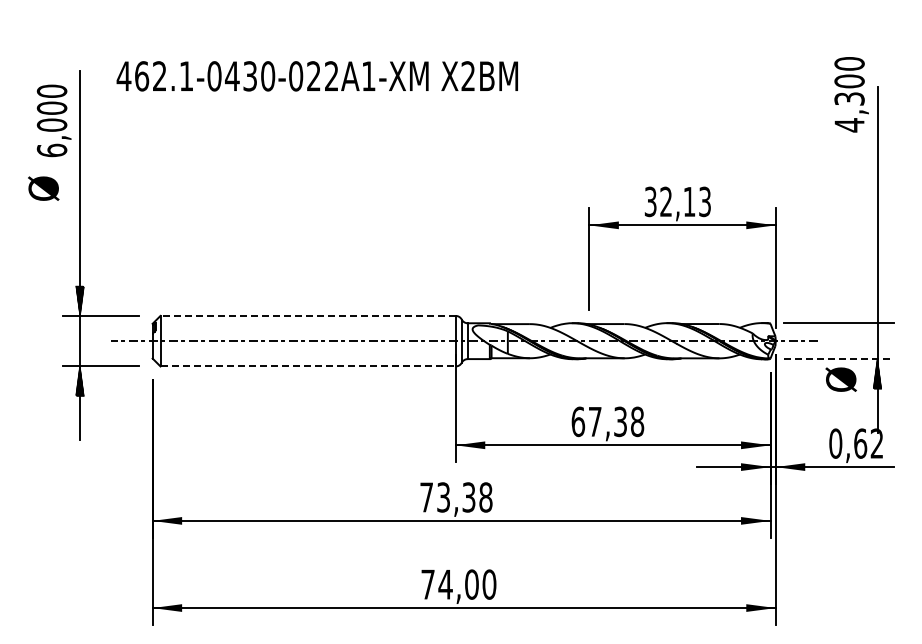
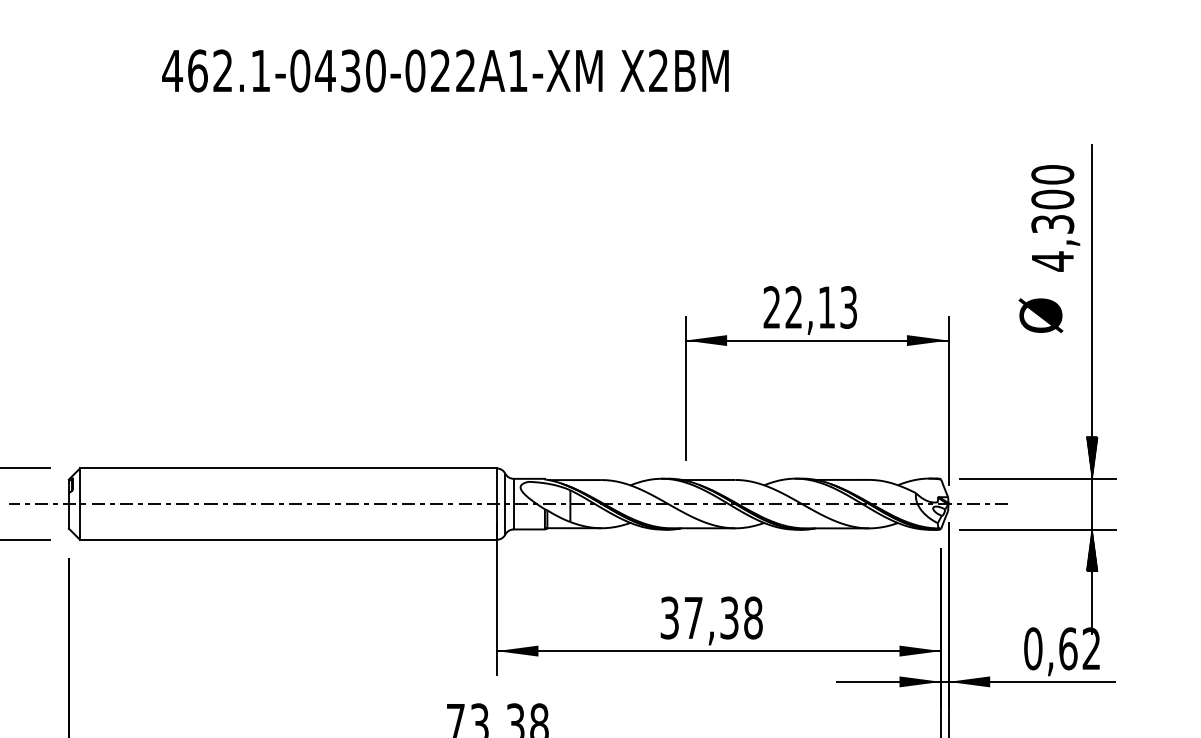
text: (316, 76) -> (444, 71), moved
text: (851, 94) -> (1055, 218), moved
text: (650, 202) -> (771, 308), 32,13 -> 22,13
hatch: (877, 307) -> (1092, 456), added
line: (308, 315) -> (288, 467), dashed -> solid
line: (839, 359) -> (1038, 529), dashed -> solid
line: (308, 366) -> (288, 539), dashed -> solid
text: (840, 379) -> (1039, 315), moved
text: (578, 421) -> (670, 617), 67,38 -> 37,38

